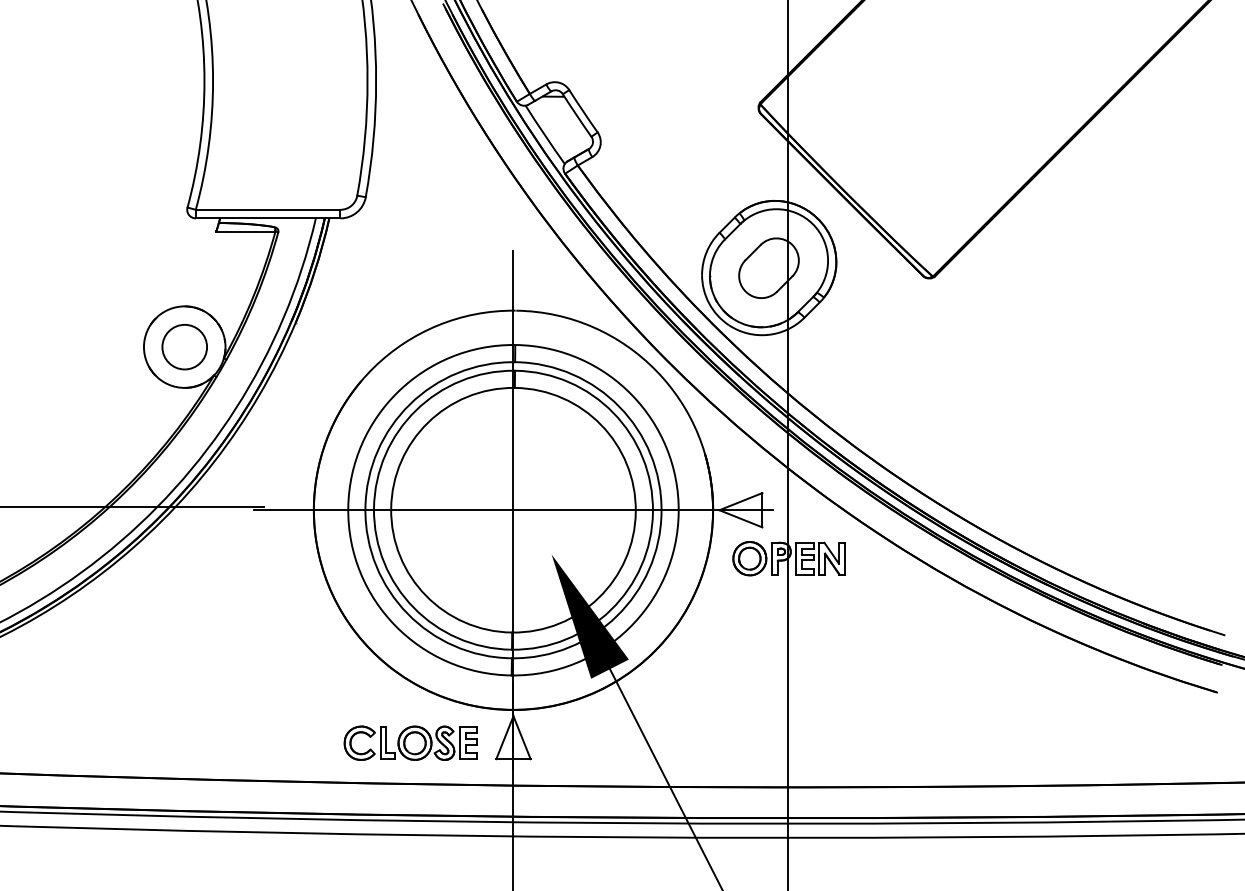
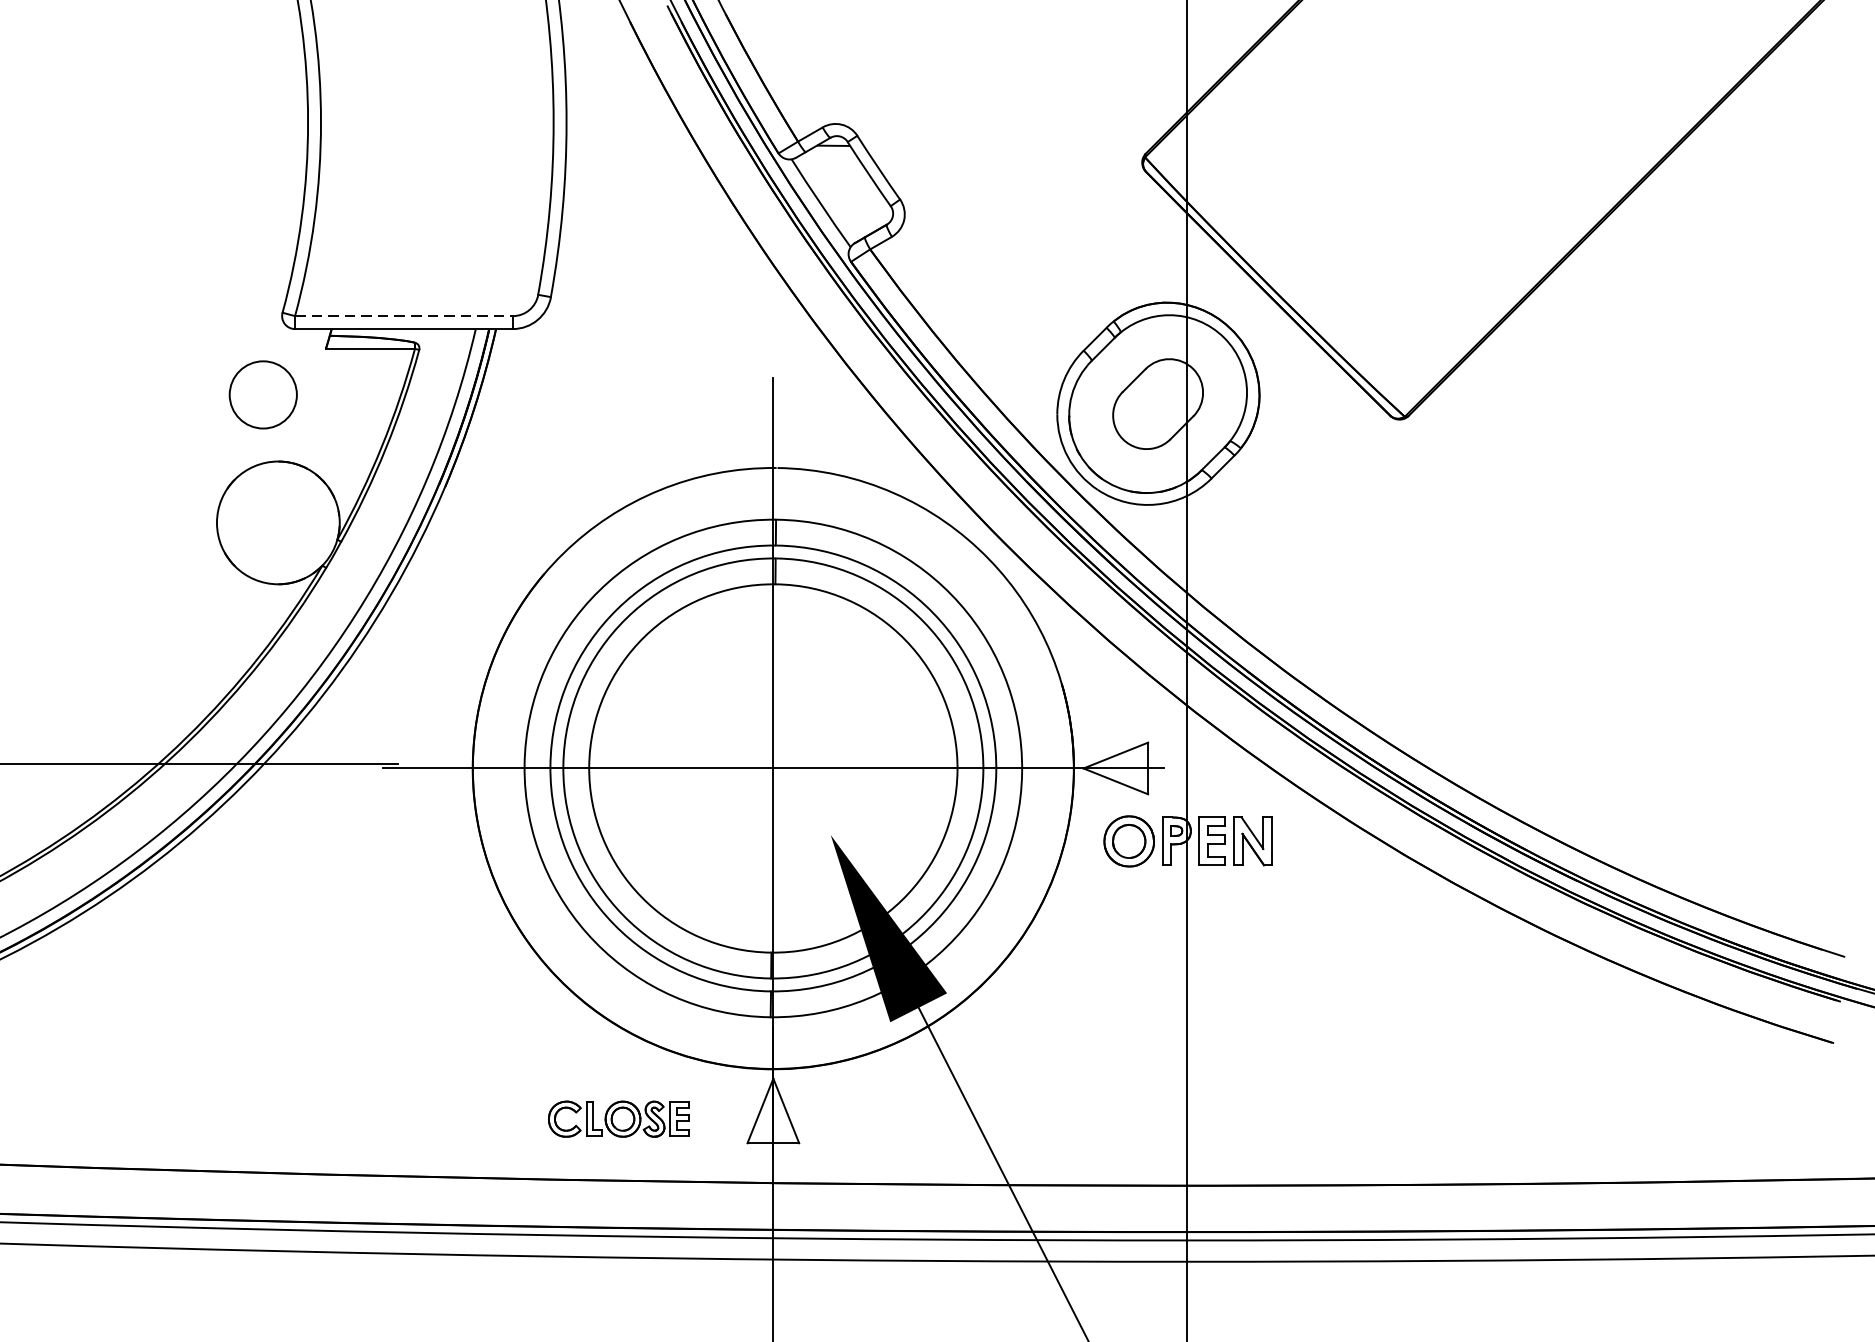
line: (268, 209) -> (404, 315), solid -> dashed
circle: (184, 347) -> (262, 395), moved
part: (410, 742) -> (618, 1118), size x0.7

